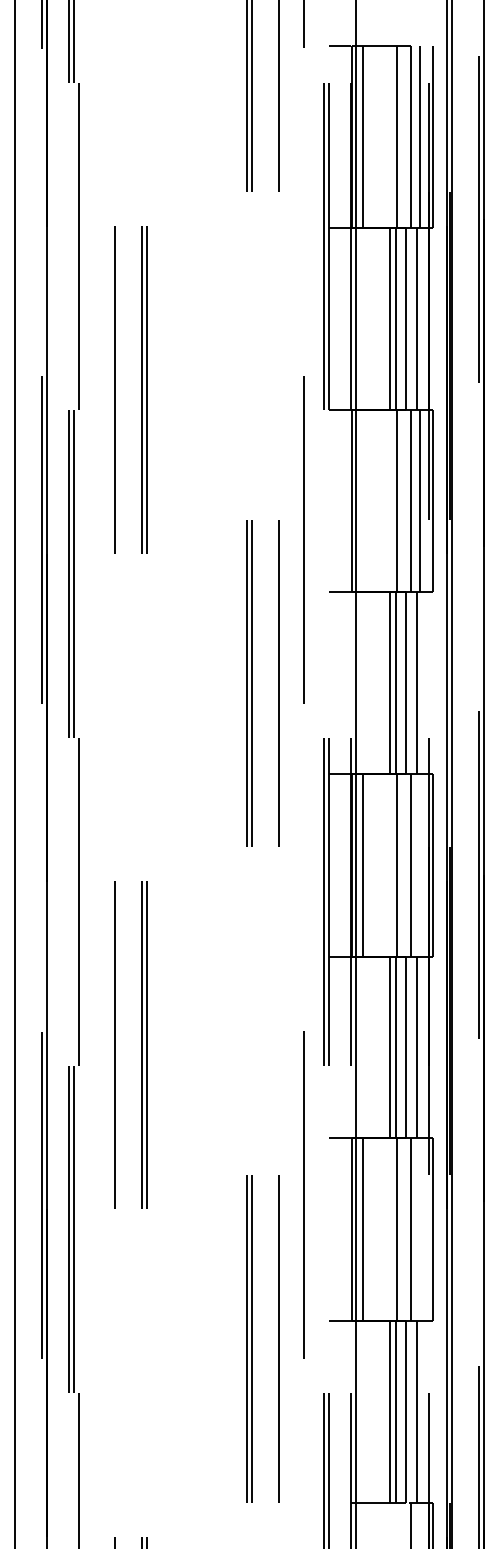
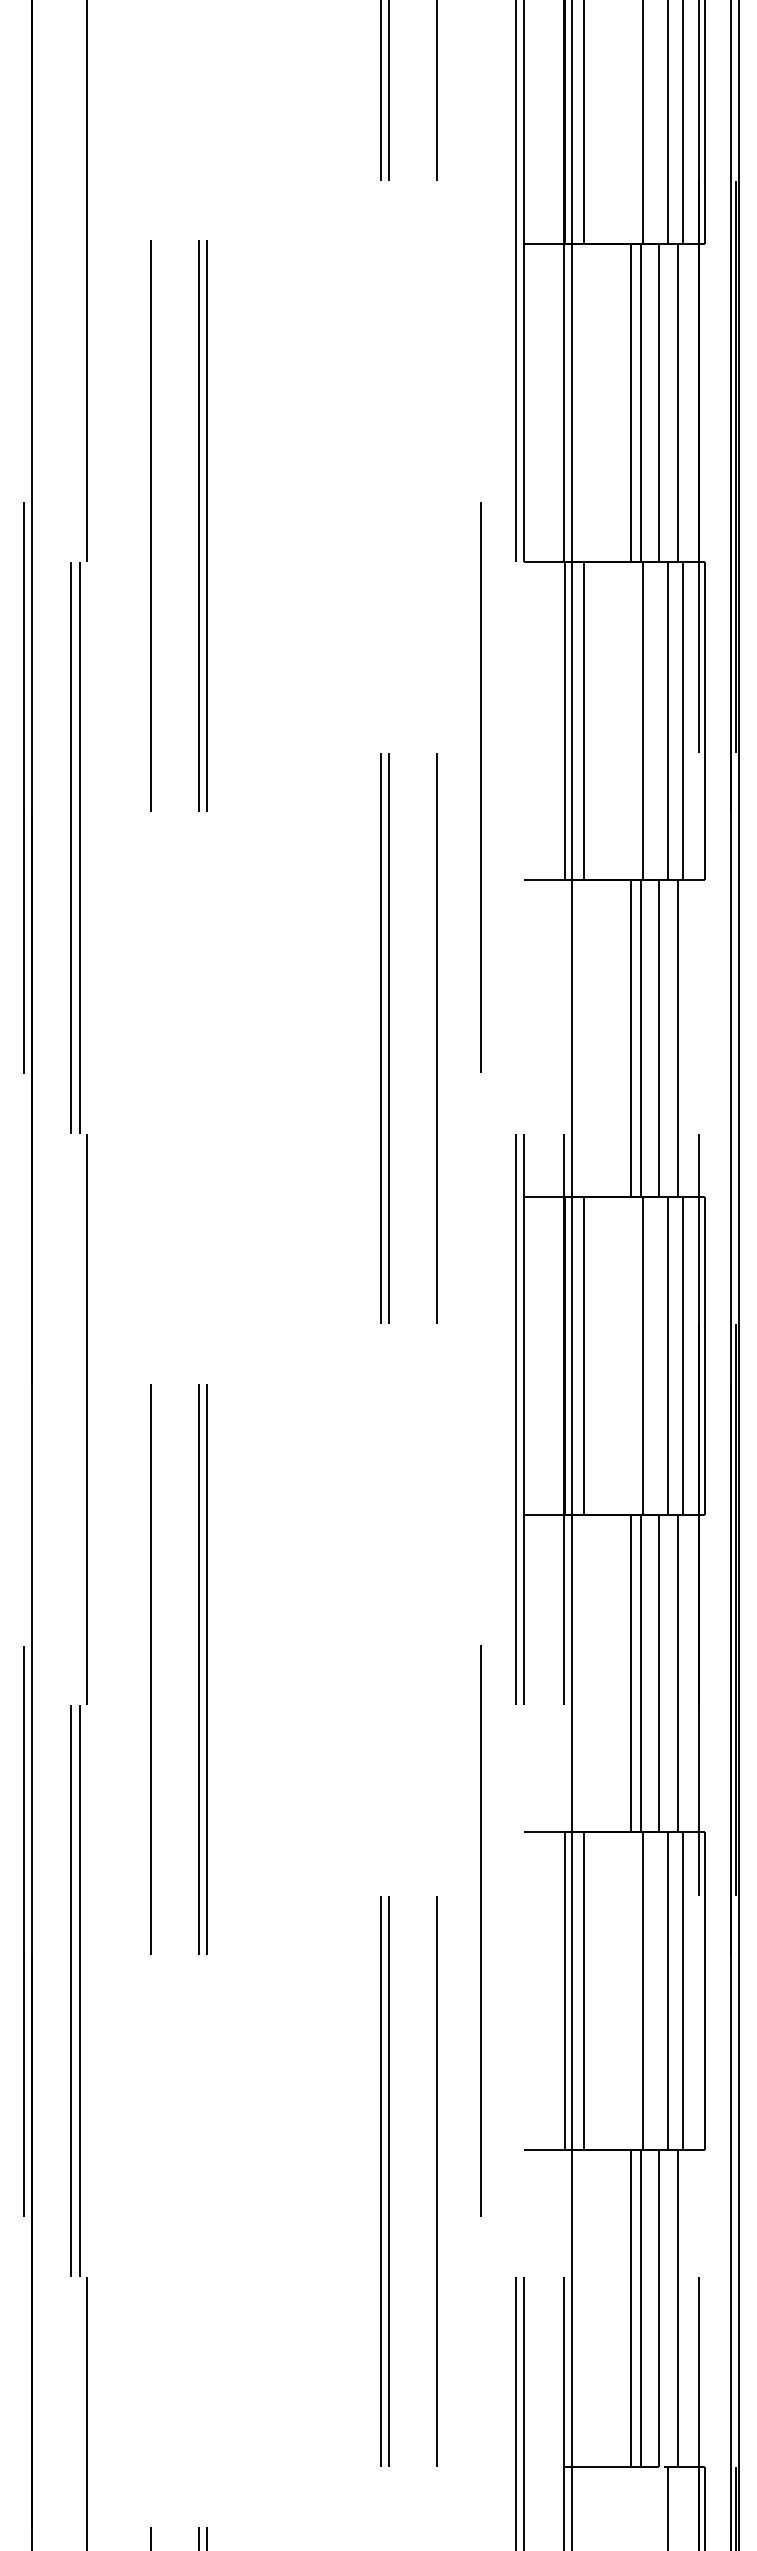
line: (363, 501) -> (584, 720), added
line: (419, 865) -> (682, 1355), added
line: (419, 1229) -> (682, 1991), added

